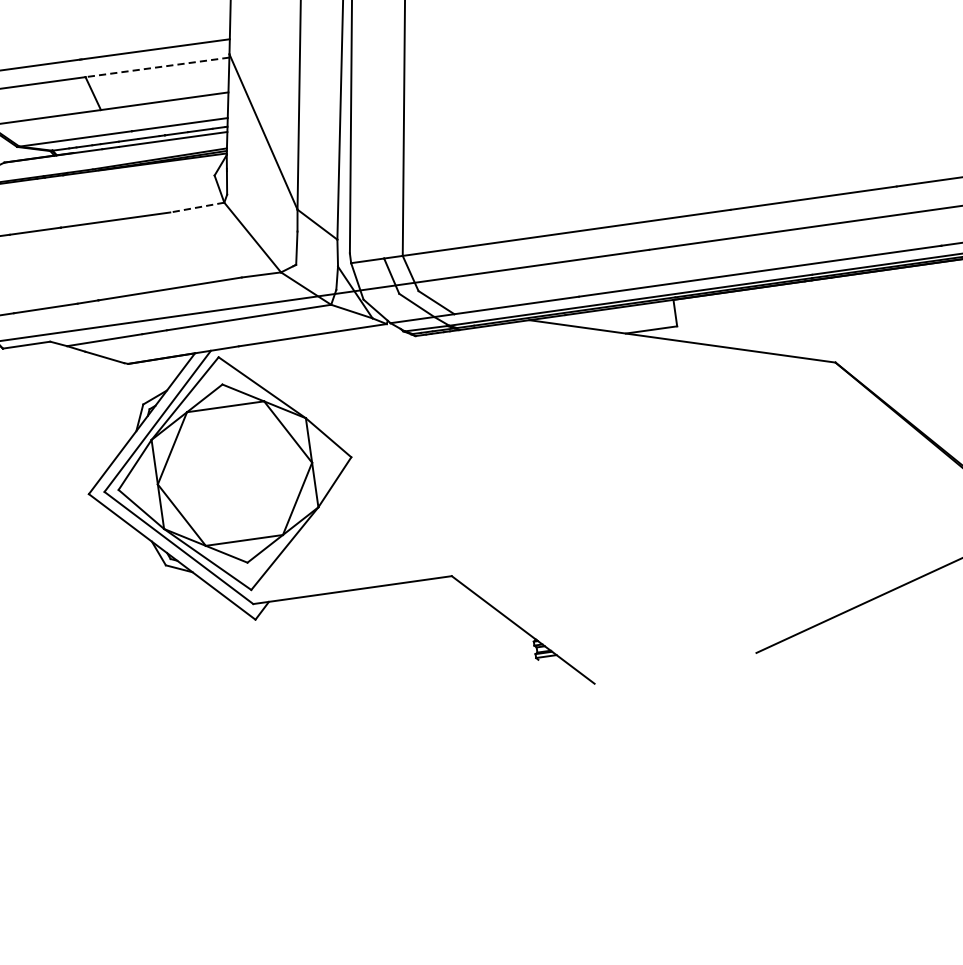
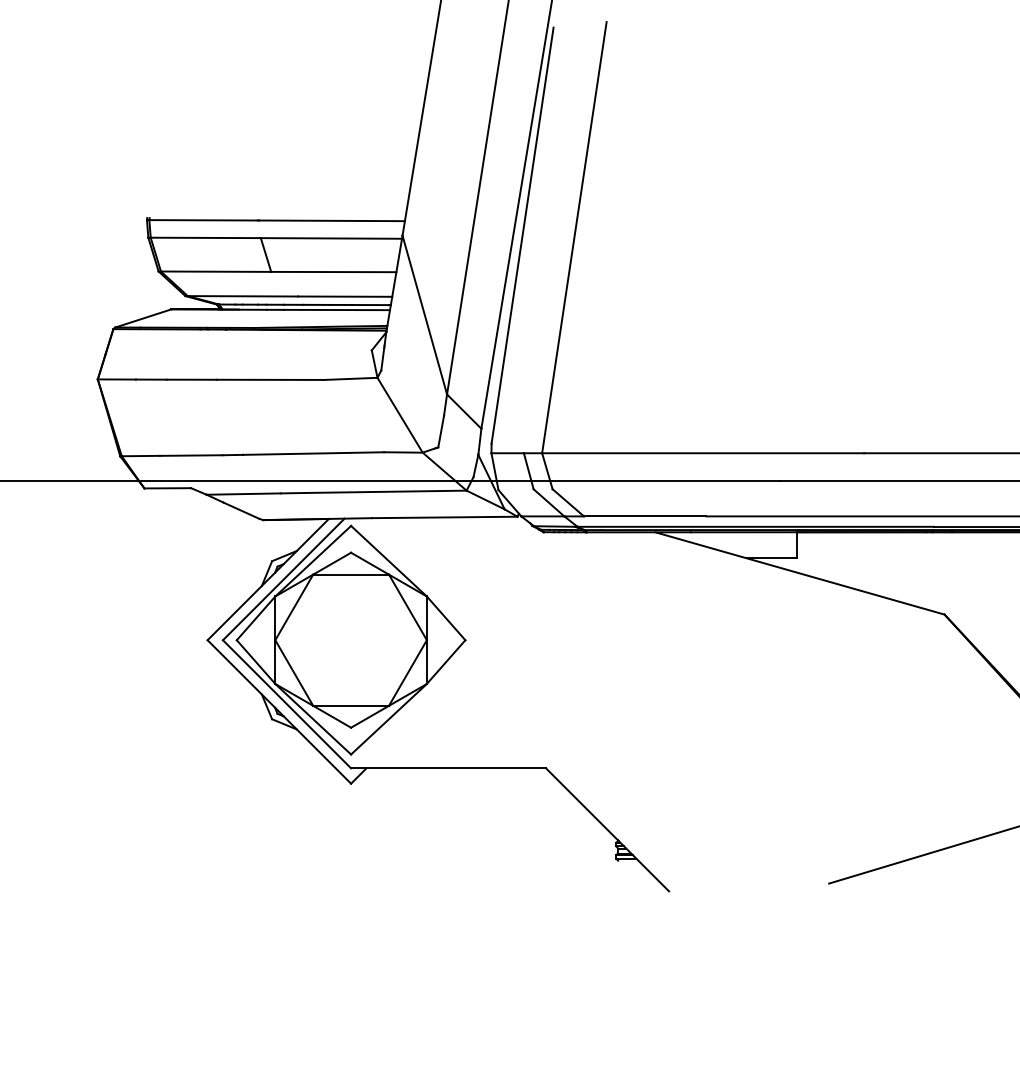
line: (157, 67) -> (331, 238), dashed -> solid
line: (196, 207) -> (350, 378), dashed -> solid

